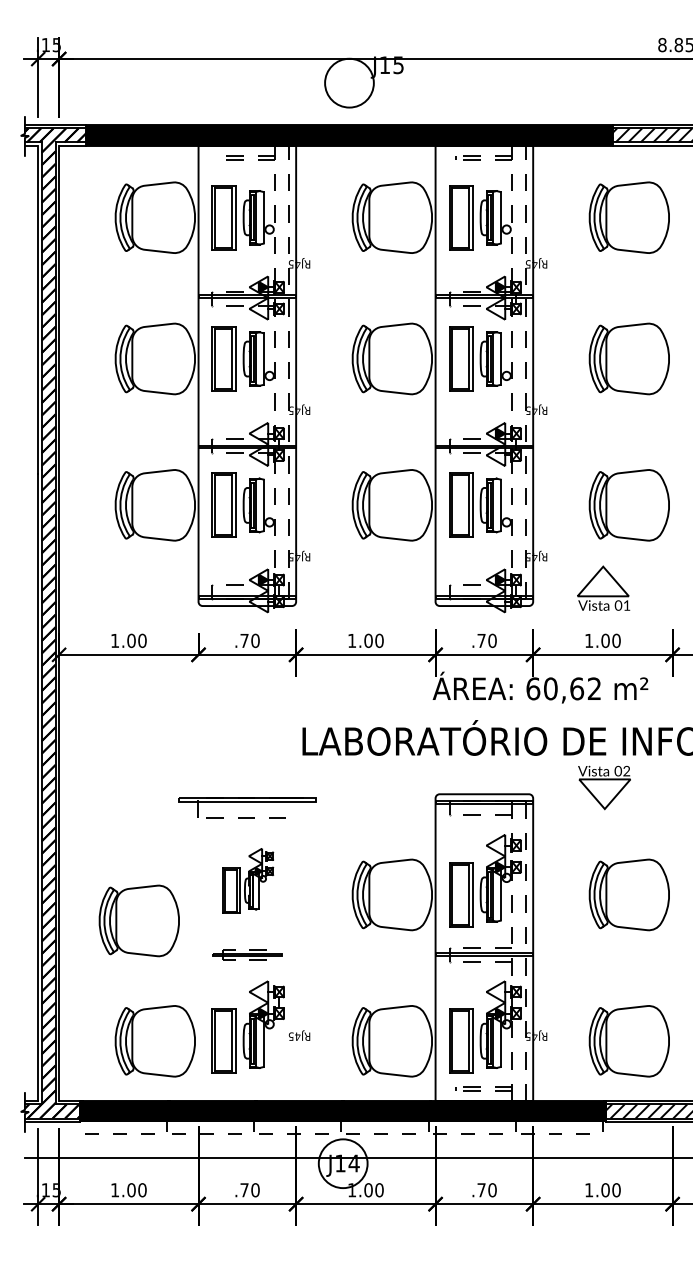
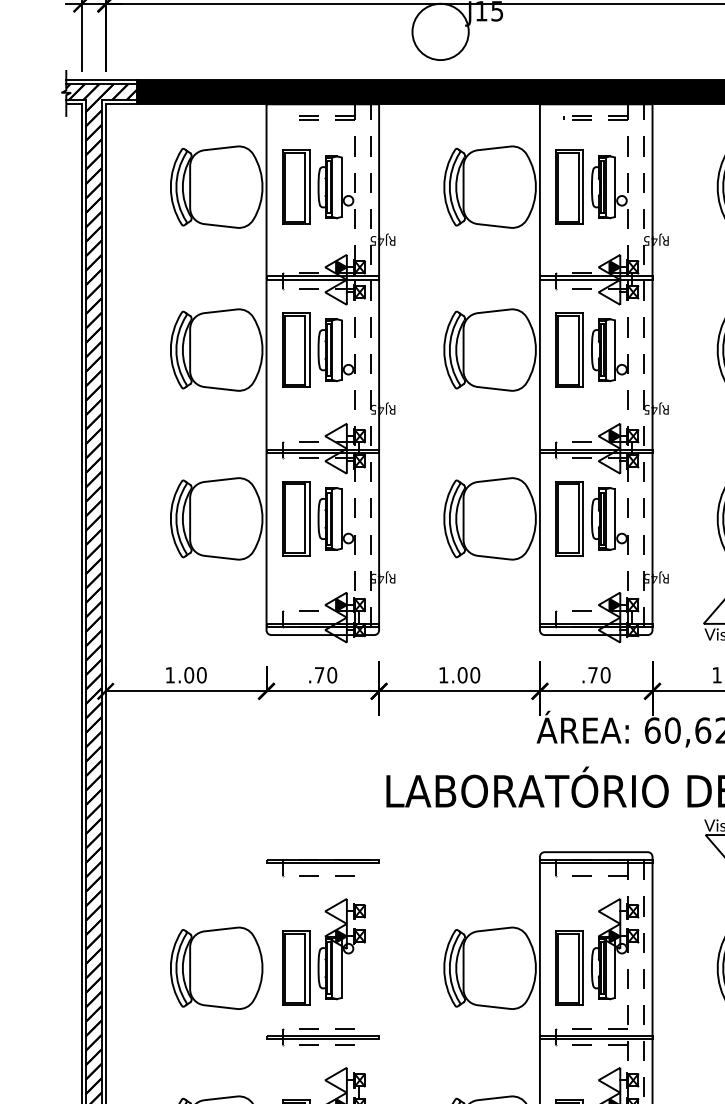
part: (247, 808) -> (322, 868), size x0.71
part: (247, 880) -> (322, 951), size x1.43
part: (138, 920) -> (215, 967), moved
part: (247, 955) -> (322, 1038), size x1.43

